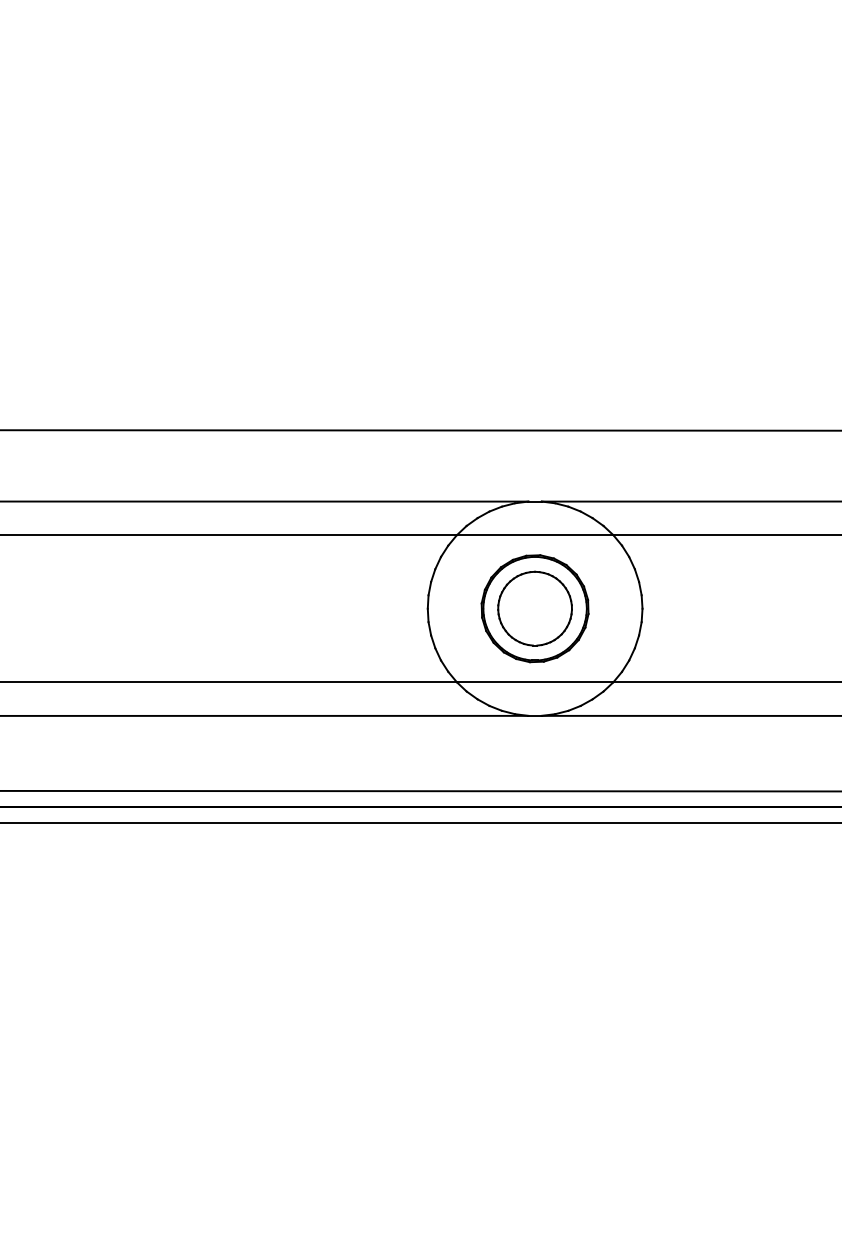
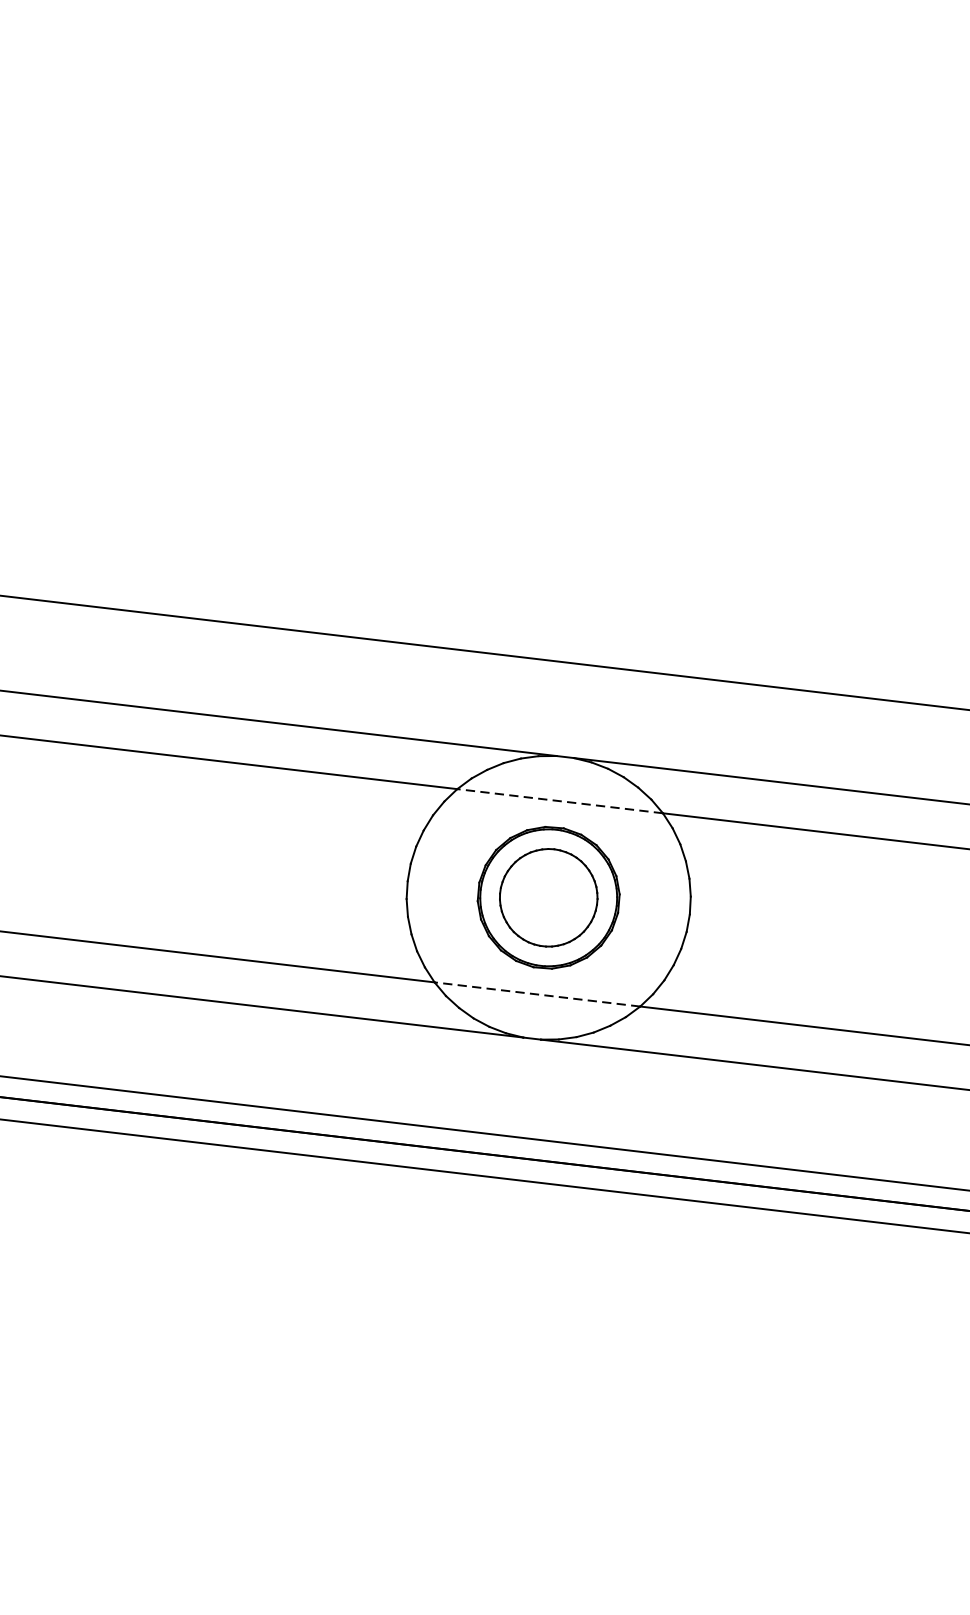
line: (534, 535) -> (559, 801), solid -> dashed
line: (534, 682) -> (536, 994), solid -> dashed

